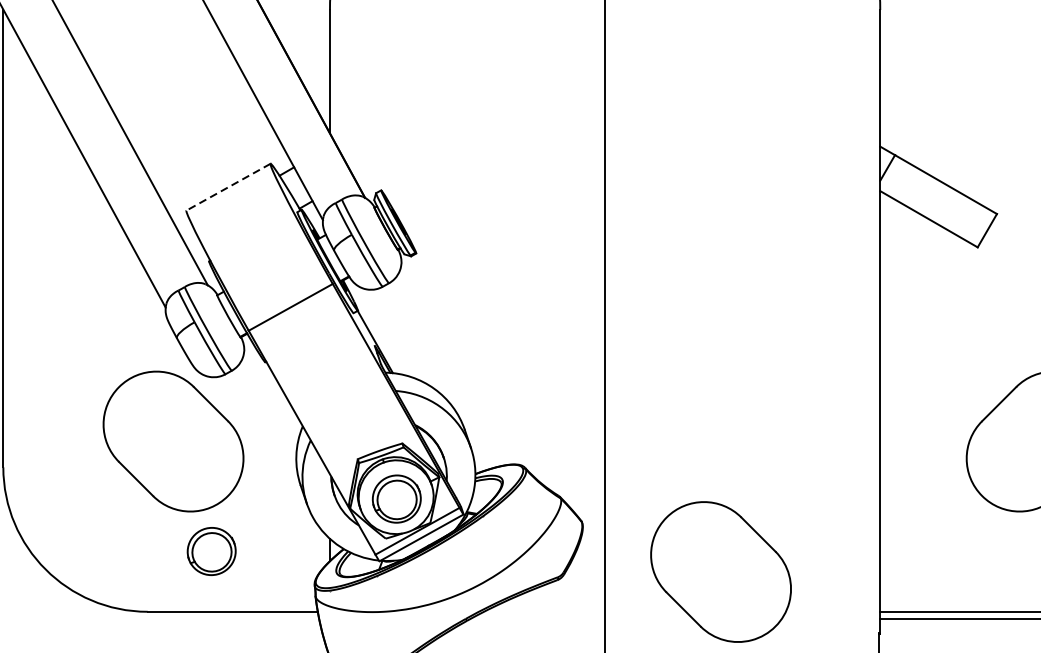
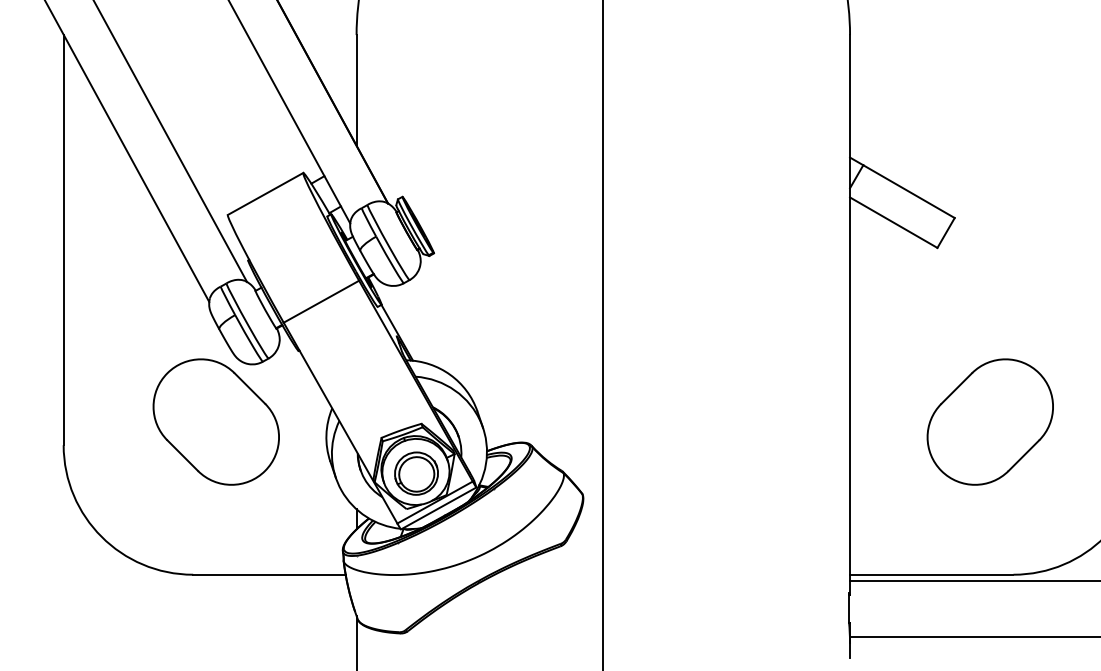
line: (228, 187) -> (265, 194), dashed -> solid
part: (211, 551) -> (250, 520), removed
part: (720, 571) -> (706, 538), removed

